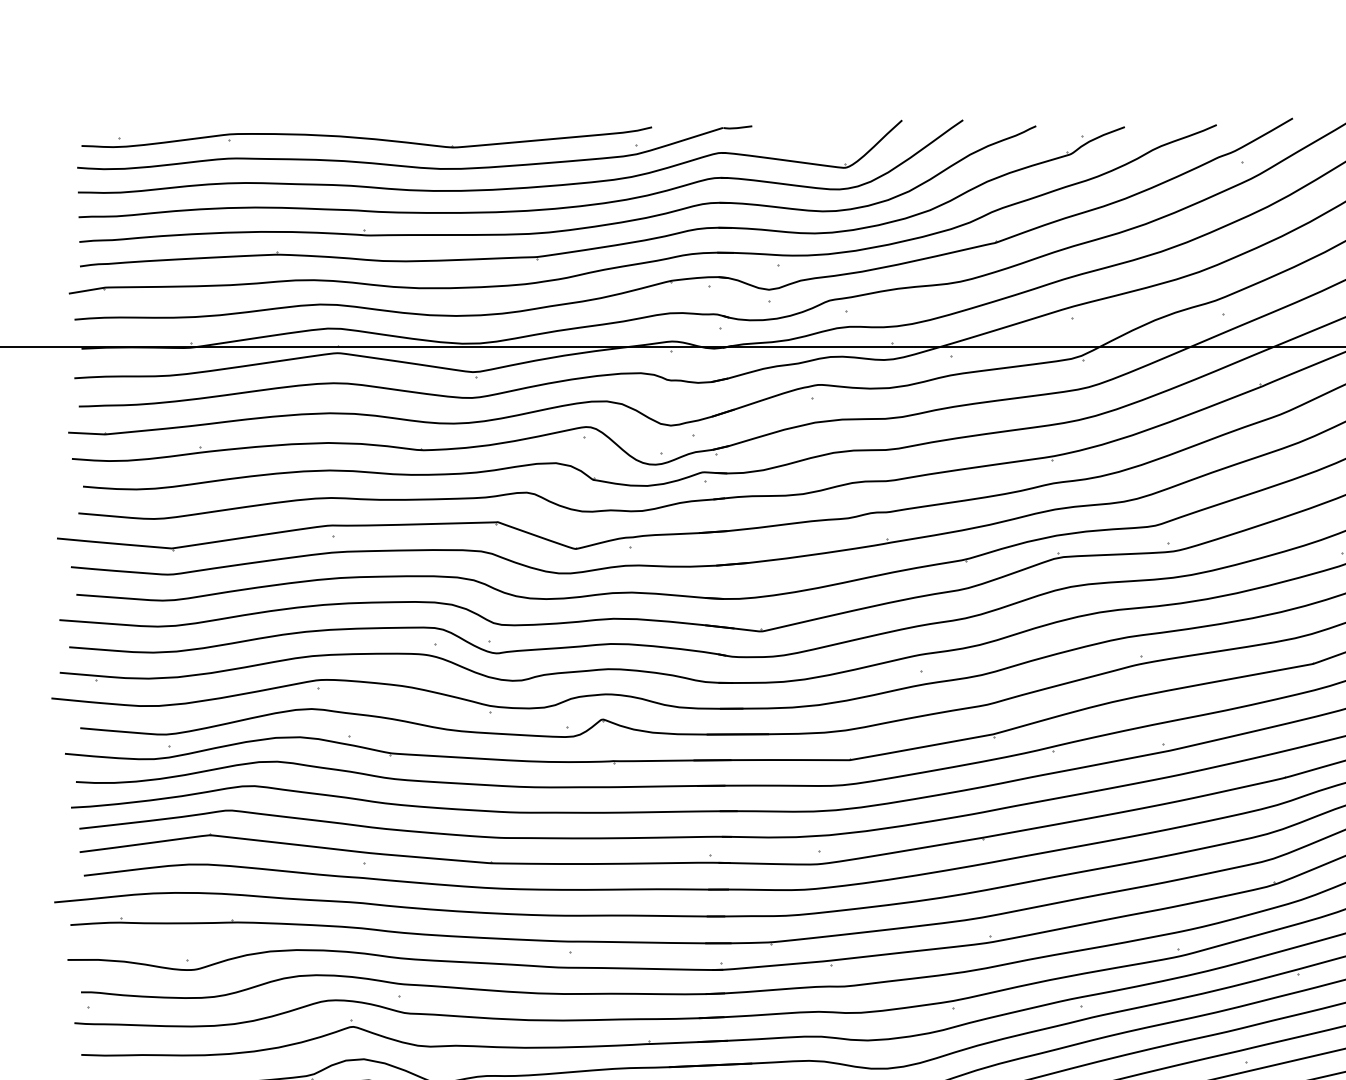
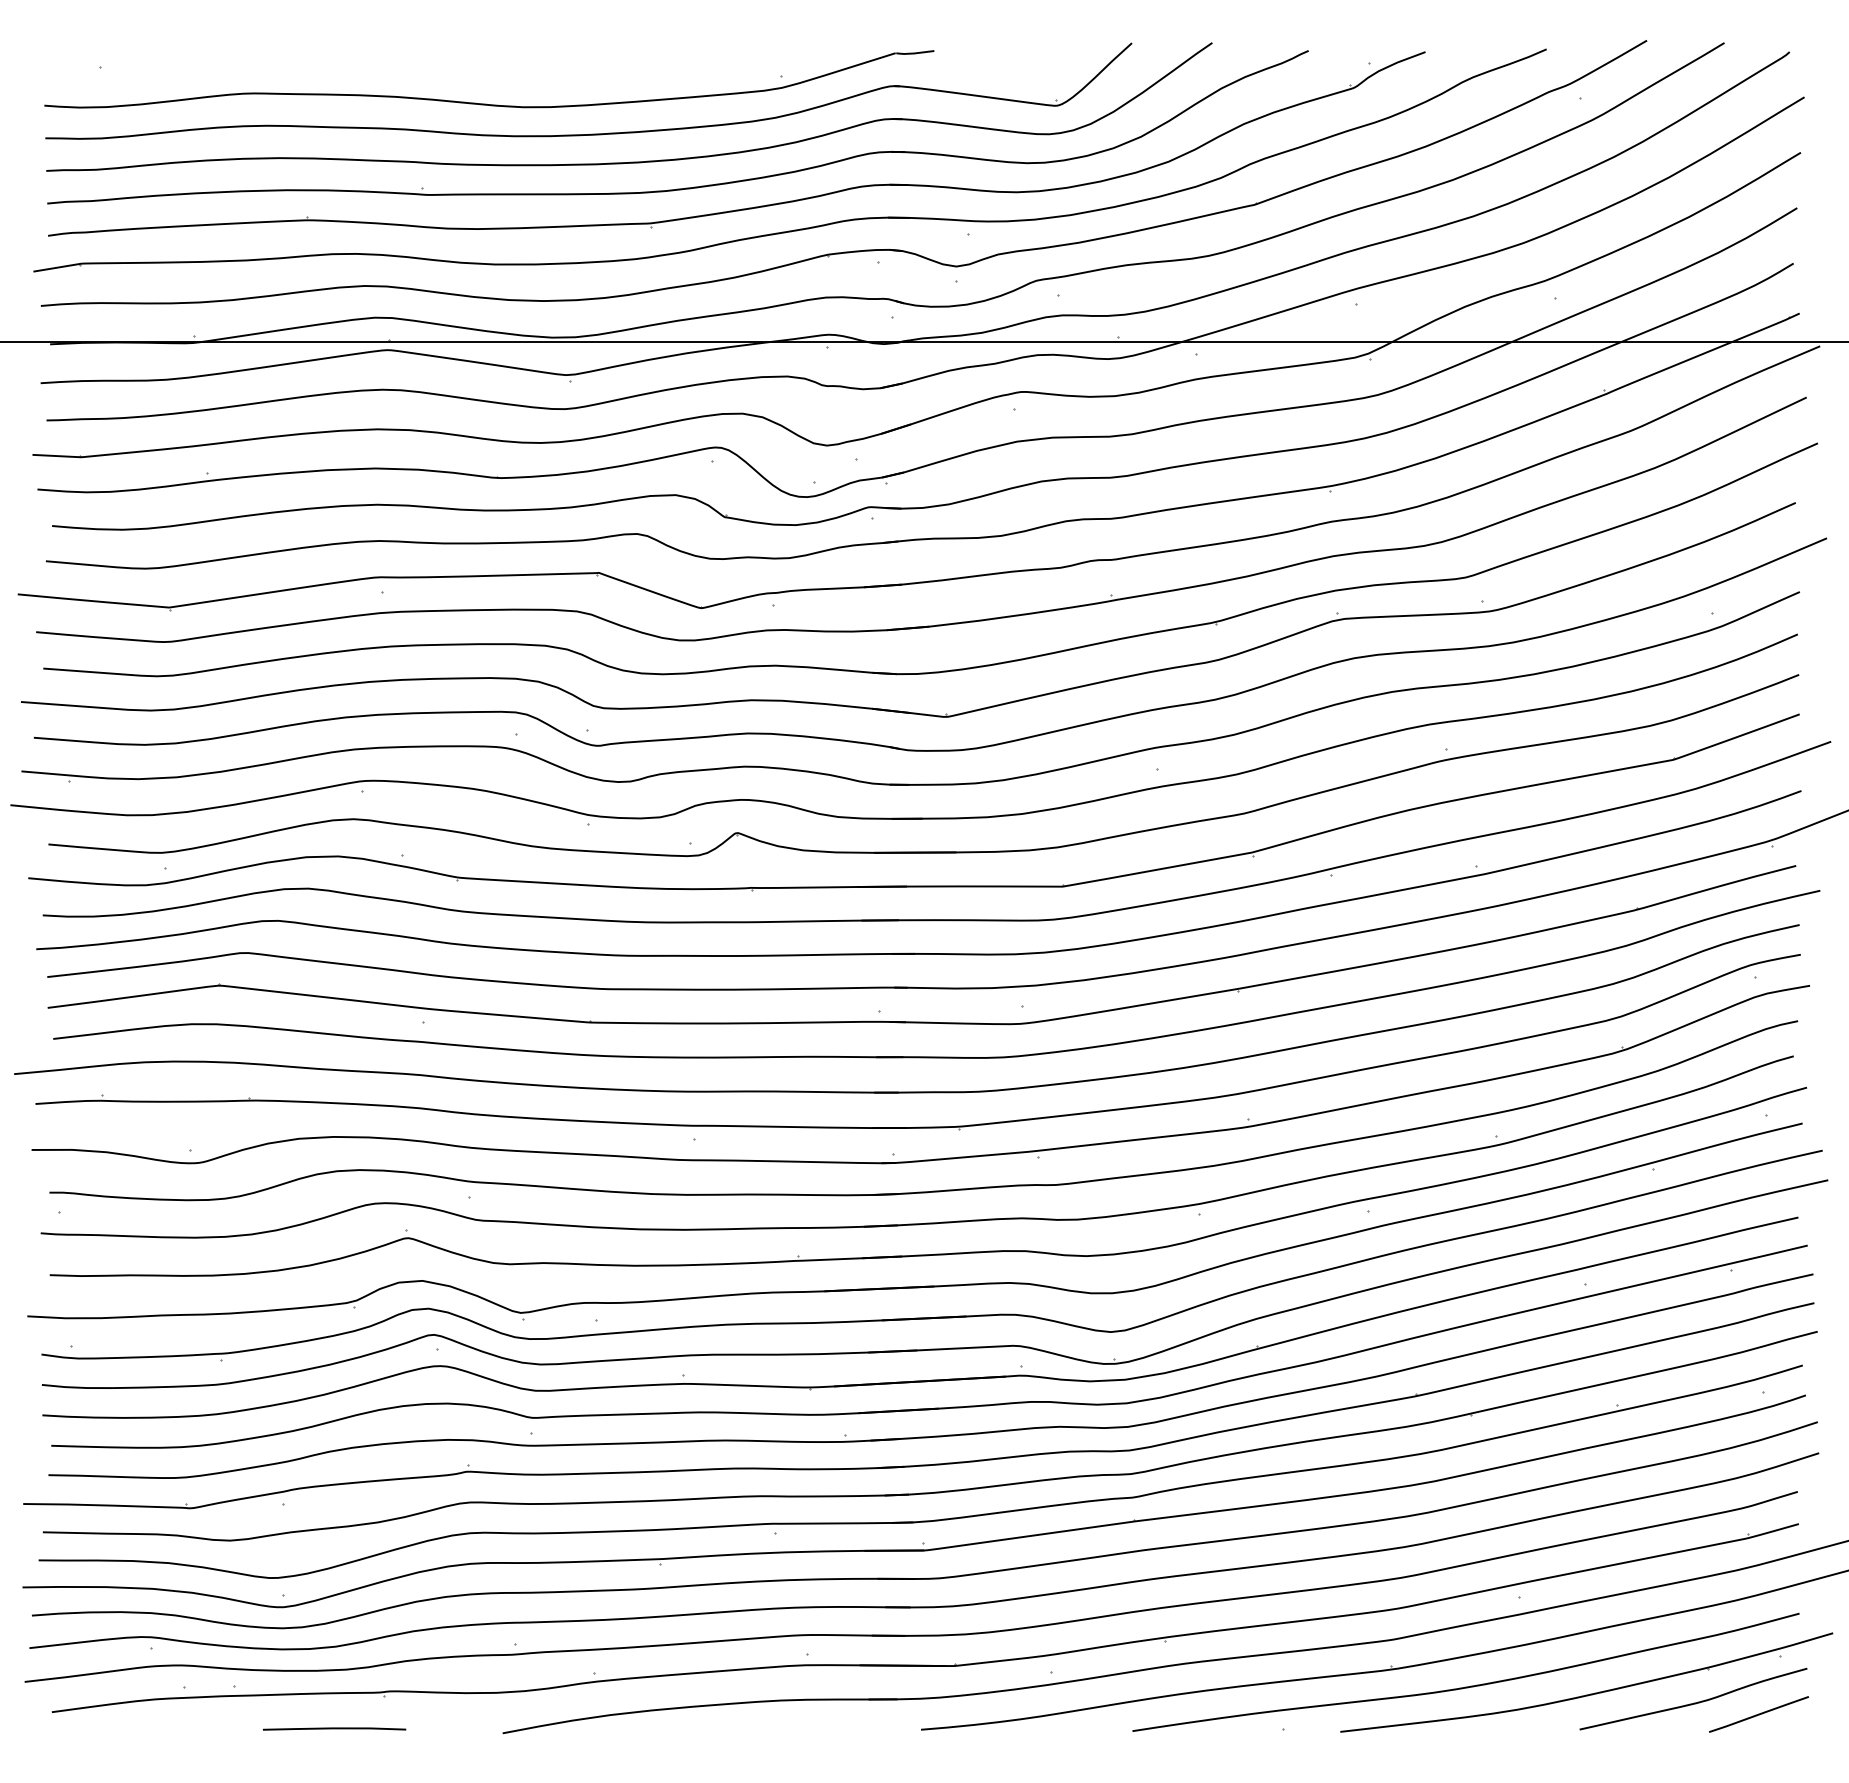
part: (367, 137) -> (426, 65), removed

